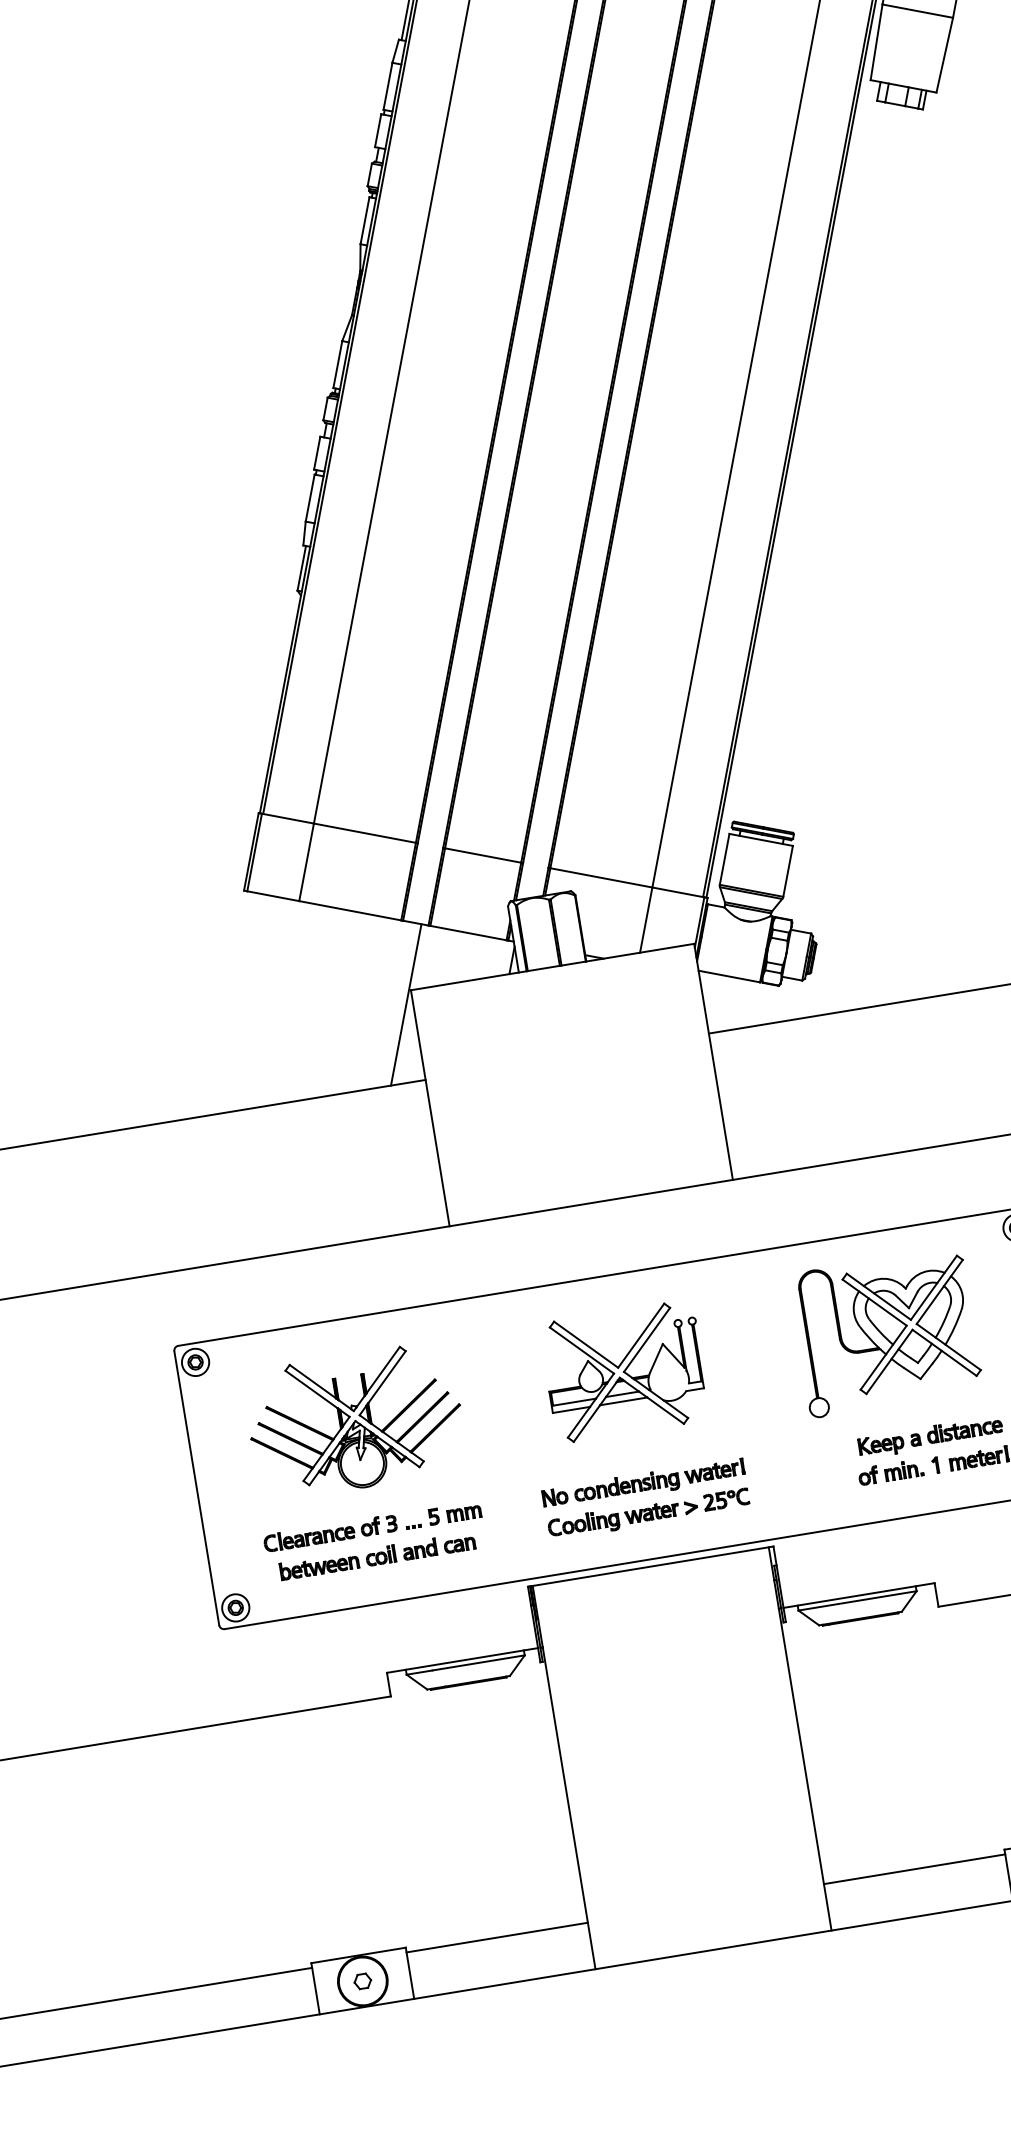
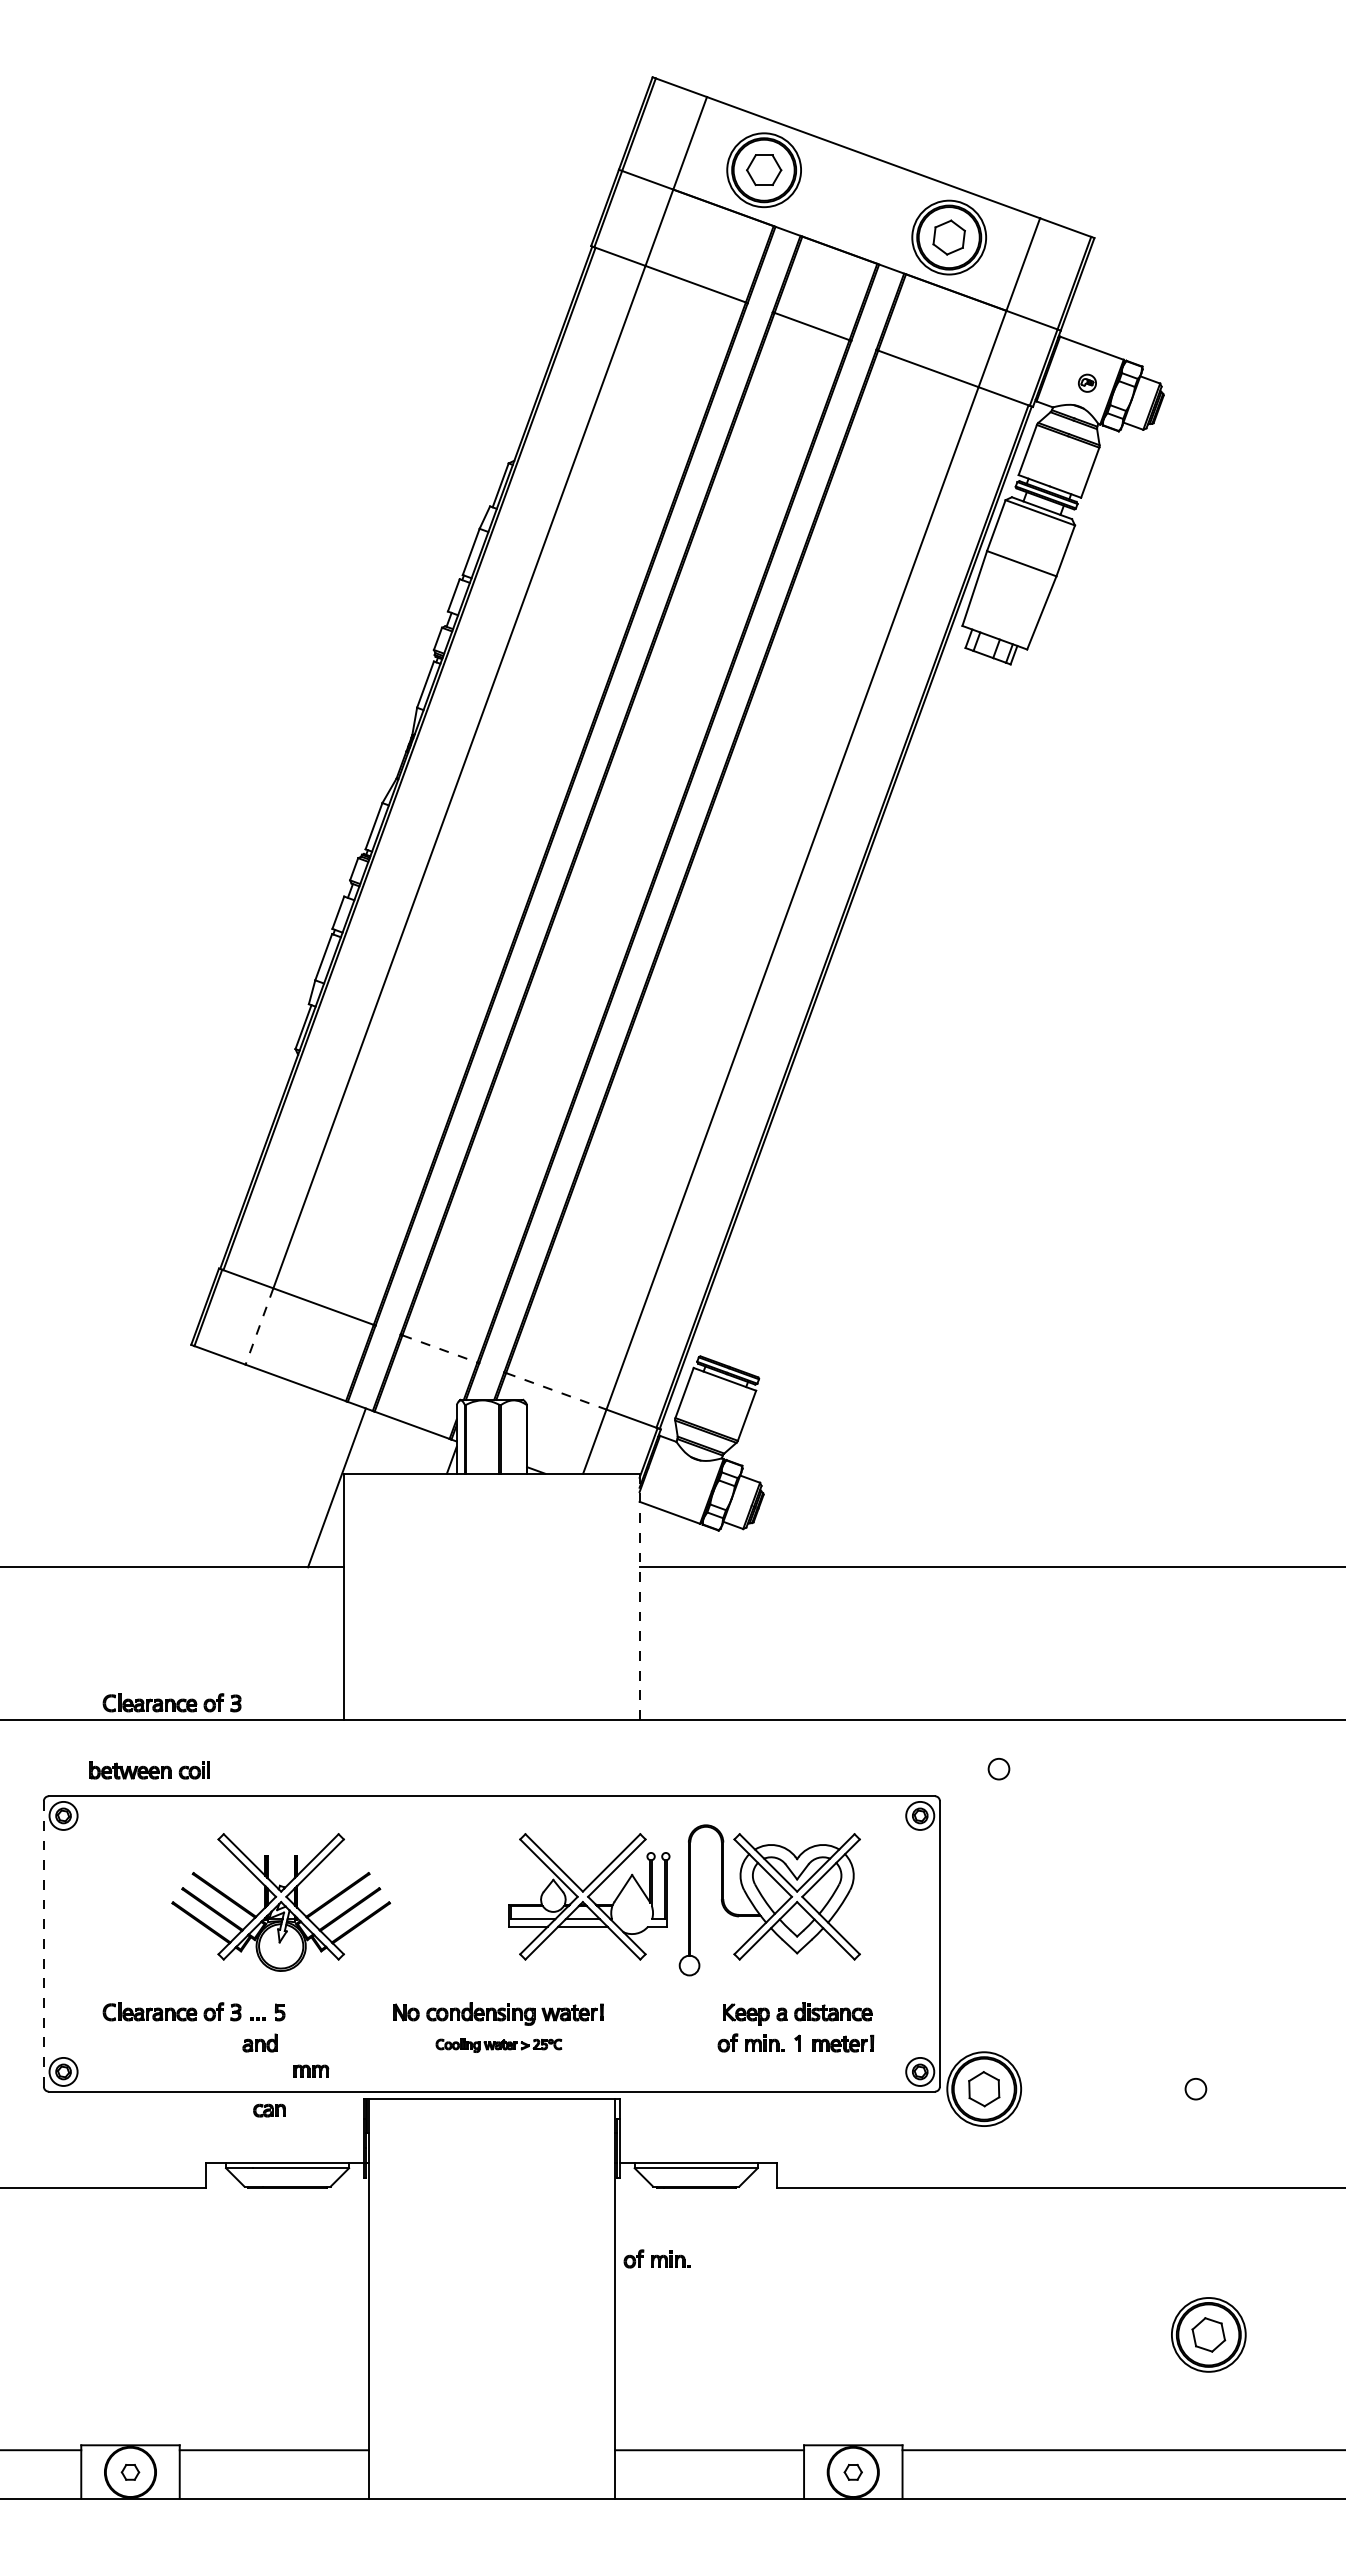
line: (482, 855) -> (439, 1348), solid -> dashed
line: (306, 862) -> (259, 1326), solid -> dashed
line: (601, 878) -> (556, 1391), solid -> dashed
line: (713, 1061) -> (639, 1596), solid -> dashed
part: (281, 1236) -> (171, 1702), added
part: (625, 1371) -> (589, 1896), moved
part: (354, 1421) -> (280, 1902), moved
line: (196, 1487) -> (43, 1943), solid -> dashed
part: (464, 1512) -> (311, 2070), moved
part: (648, 1514) -> (498, 2045), size x0.6
part: (459, 1545) -> (269, 2110), moved
part: (337, 1563) -> (149, 1770), moved
part: (833, 1693) -> (656, 2258), added

